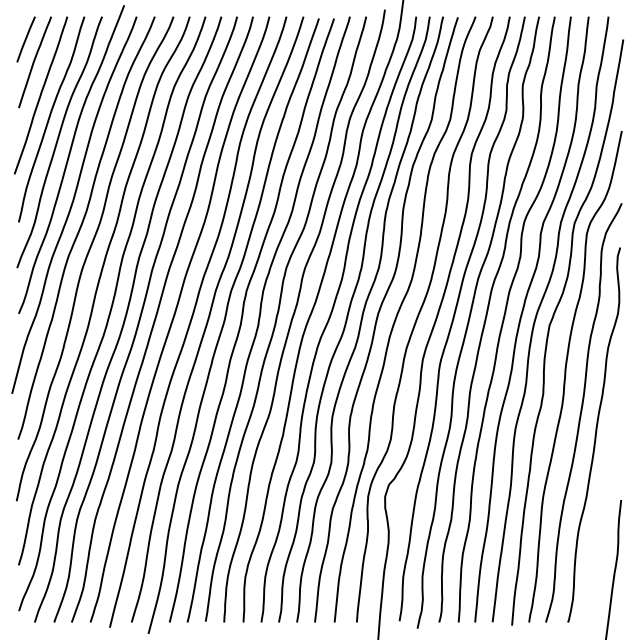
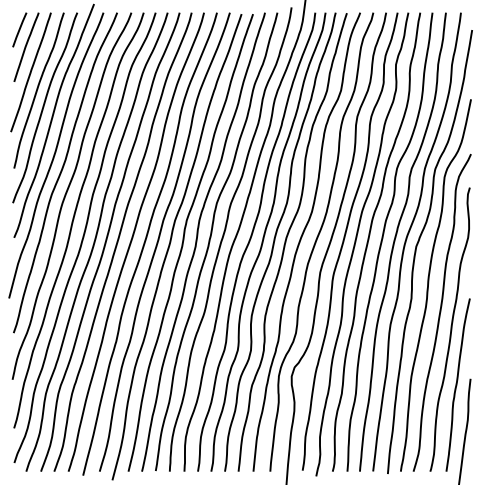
curve: (603, 507) -> (457, 384), added

